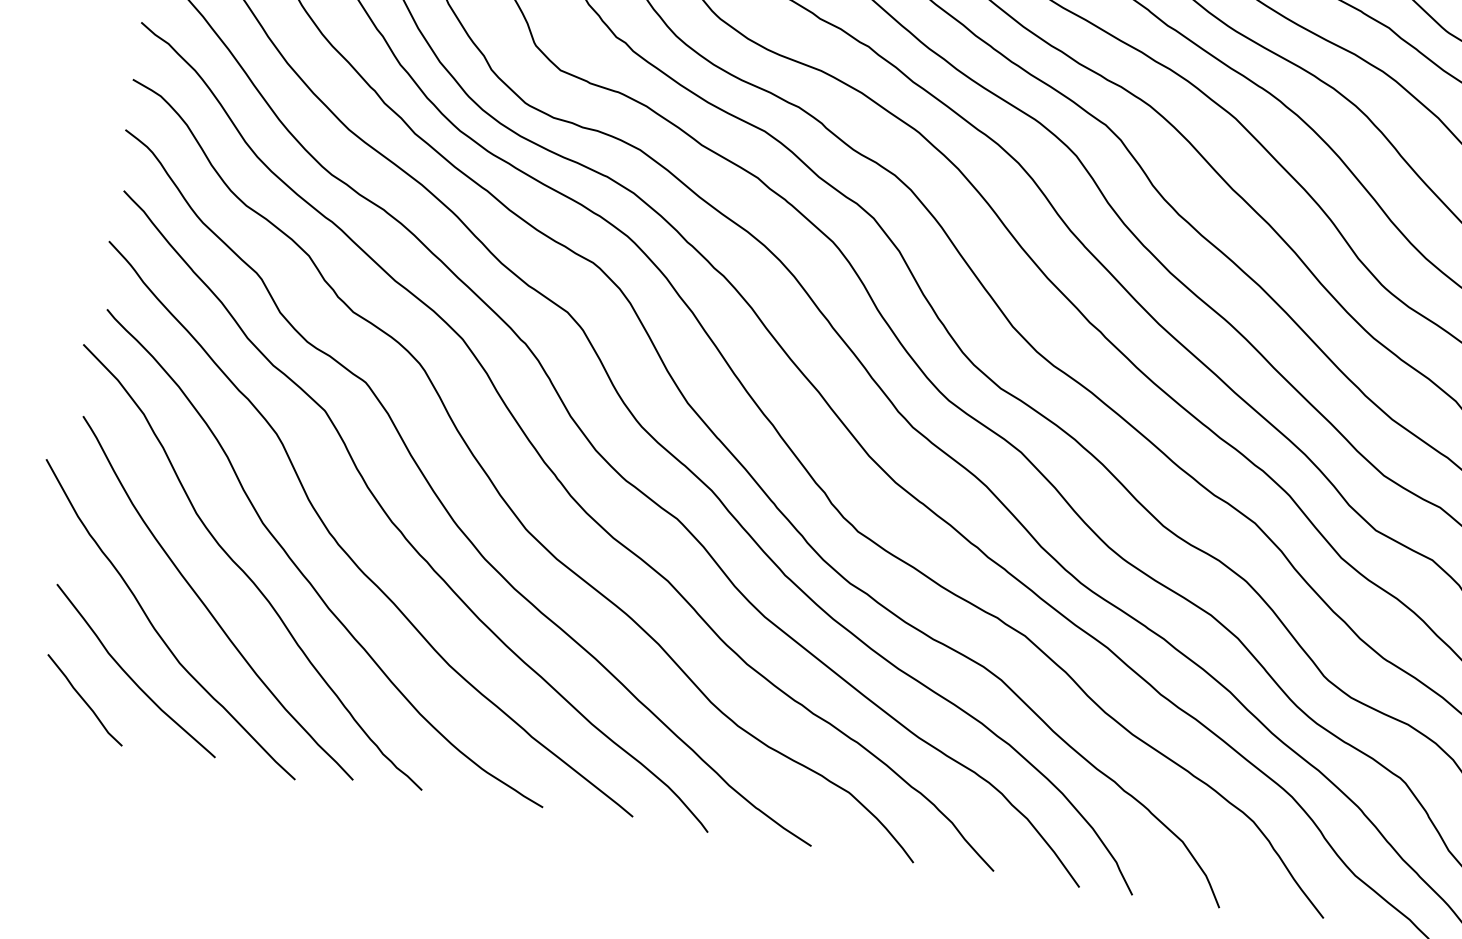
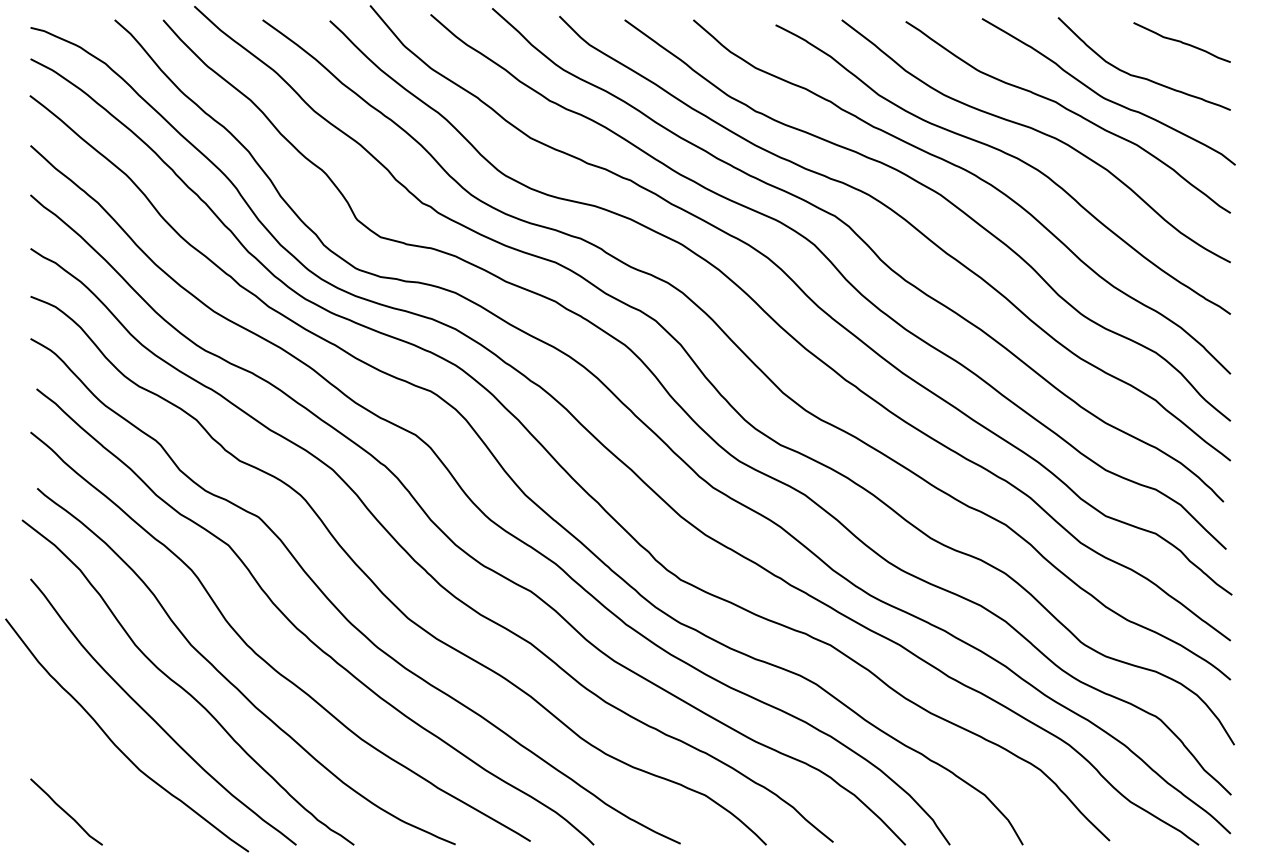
curve: (128, 674) -> (99, 785), removed

